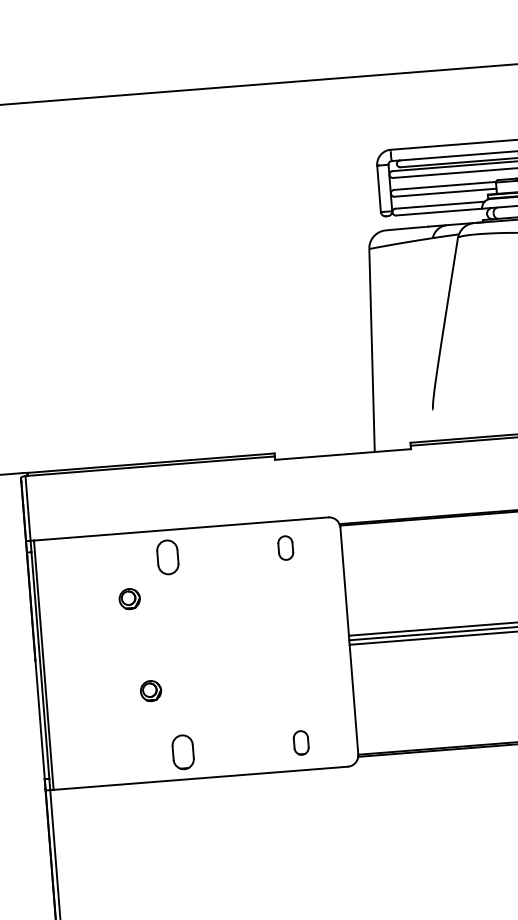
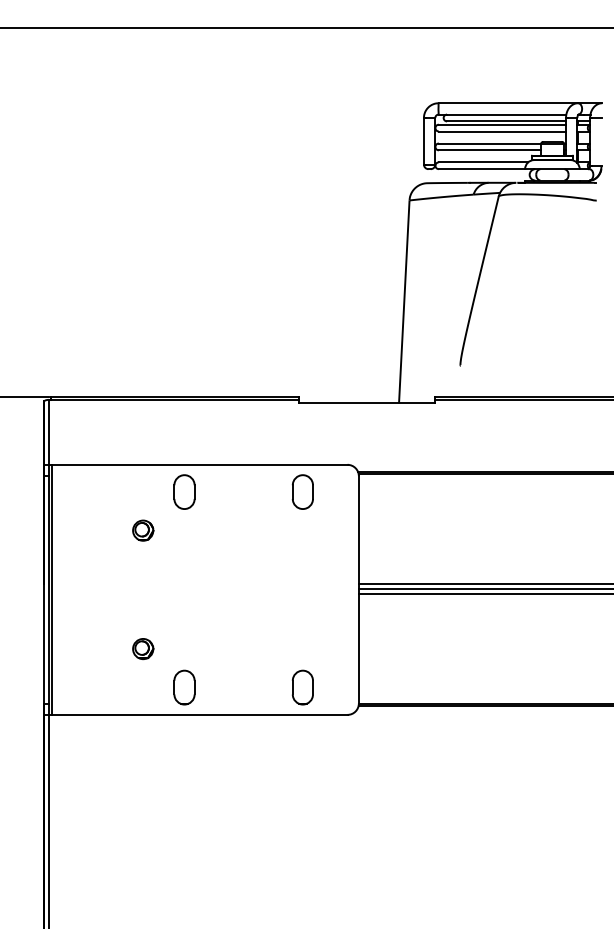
part: (285, 547) -> (302, 491), size x1.43
part: (151, 691) -> (143, 649), moved
part: (300, 742) -> (302, 687), size x1.43

